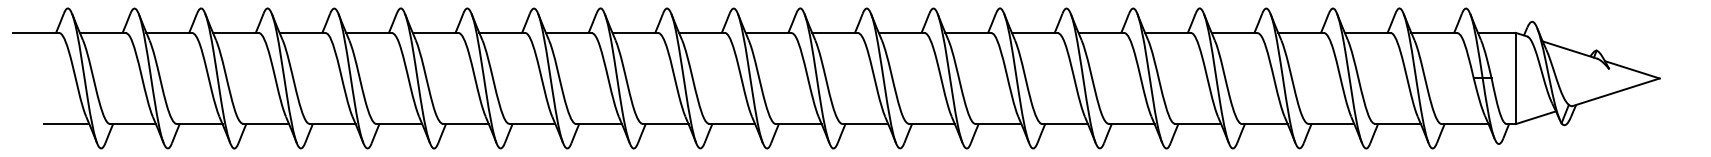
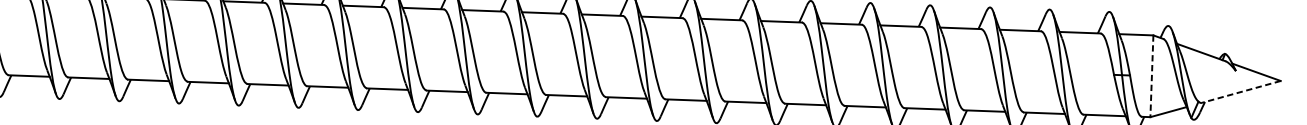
line: (1516, 78) -> (1152, 76), solid -> dashed
line: (1616, 92) -> (1241, 92), solid -> dashed

